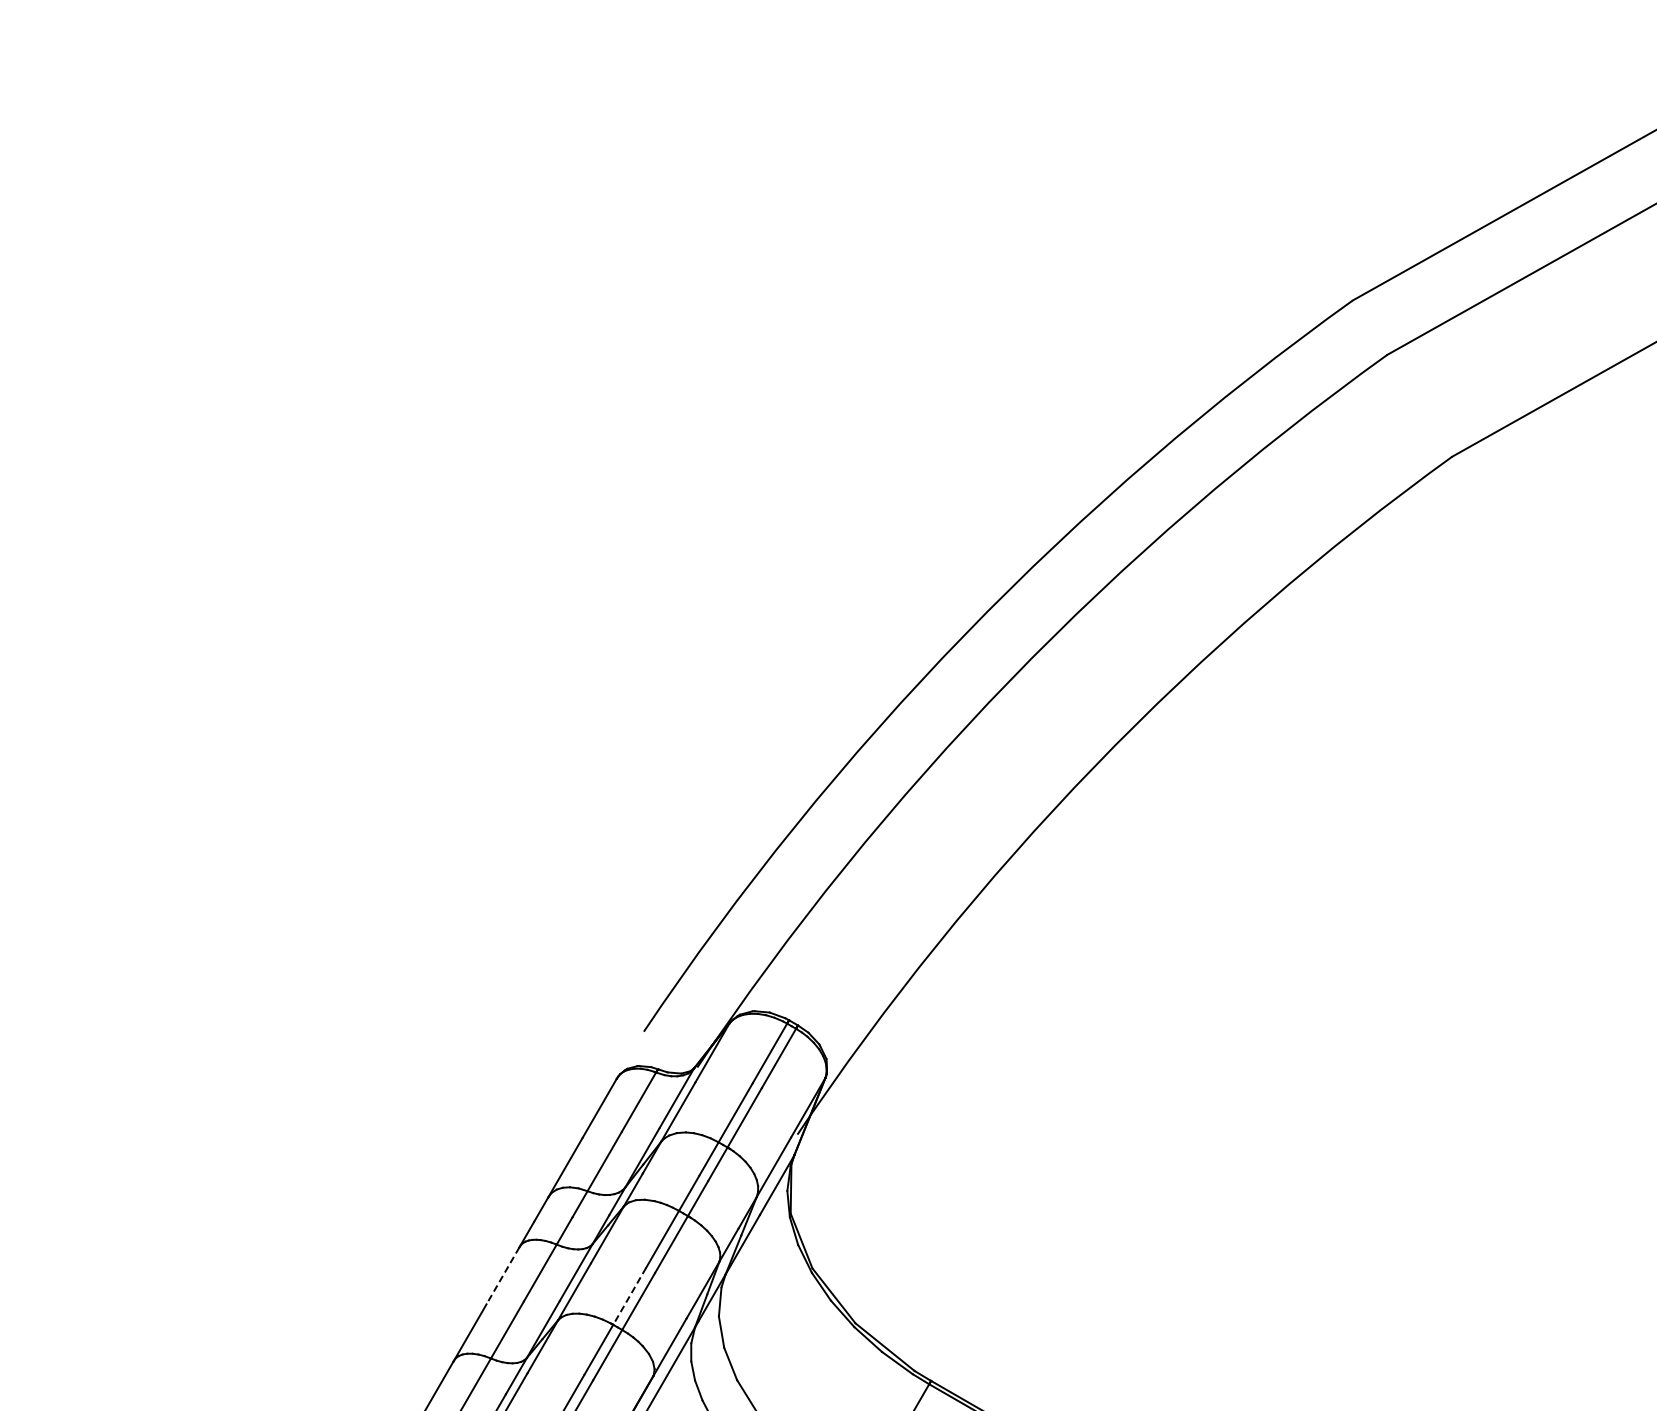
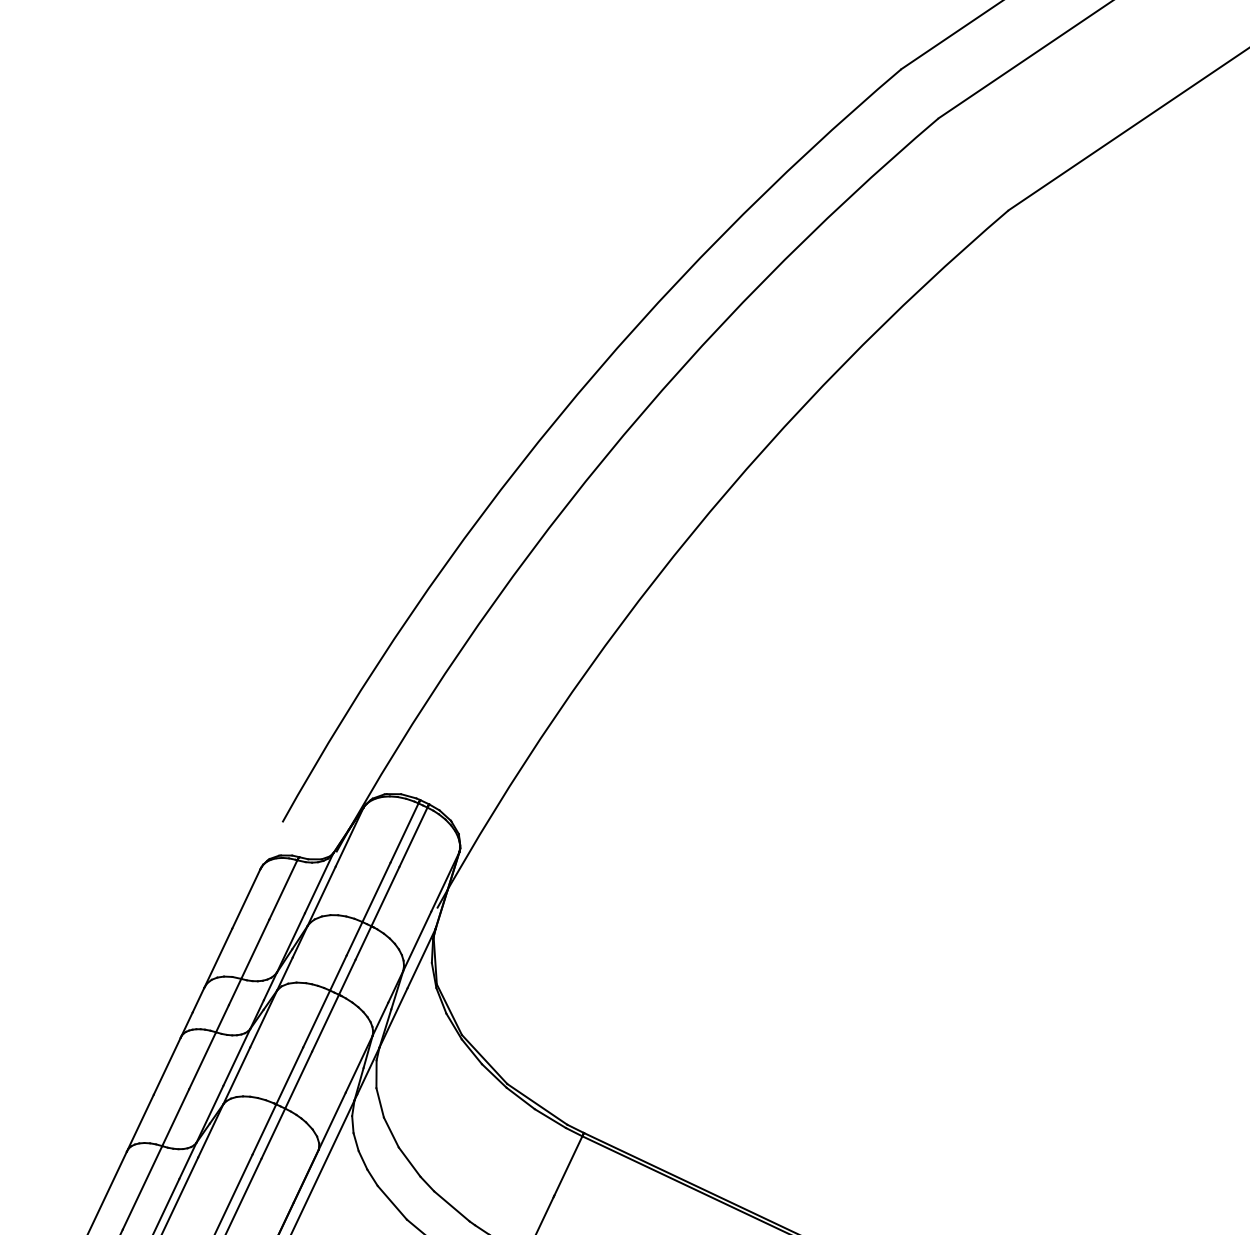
line: (502, 1275) -> (166, 1066), dashed -> solid
line: (629, 1296) -> (289, 1076), dashed -> solid

